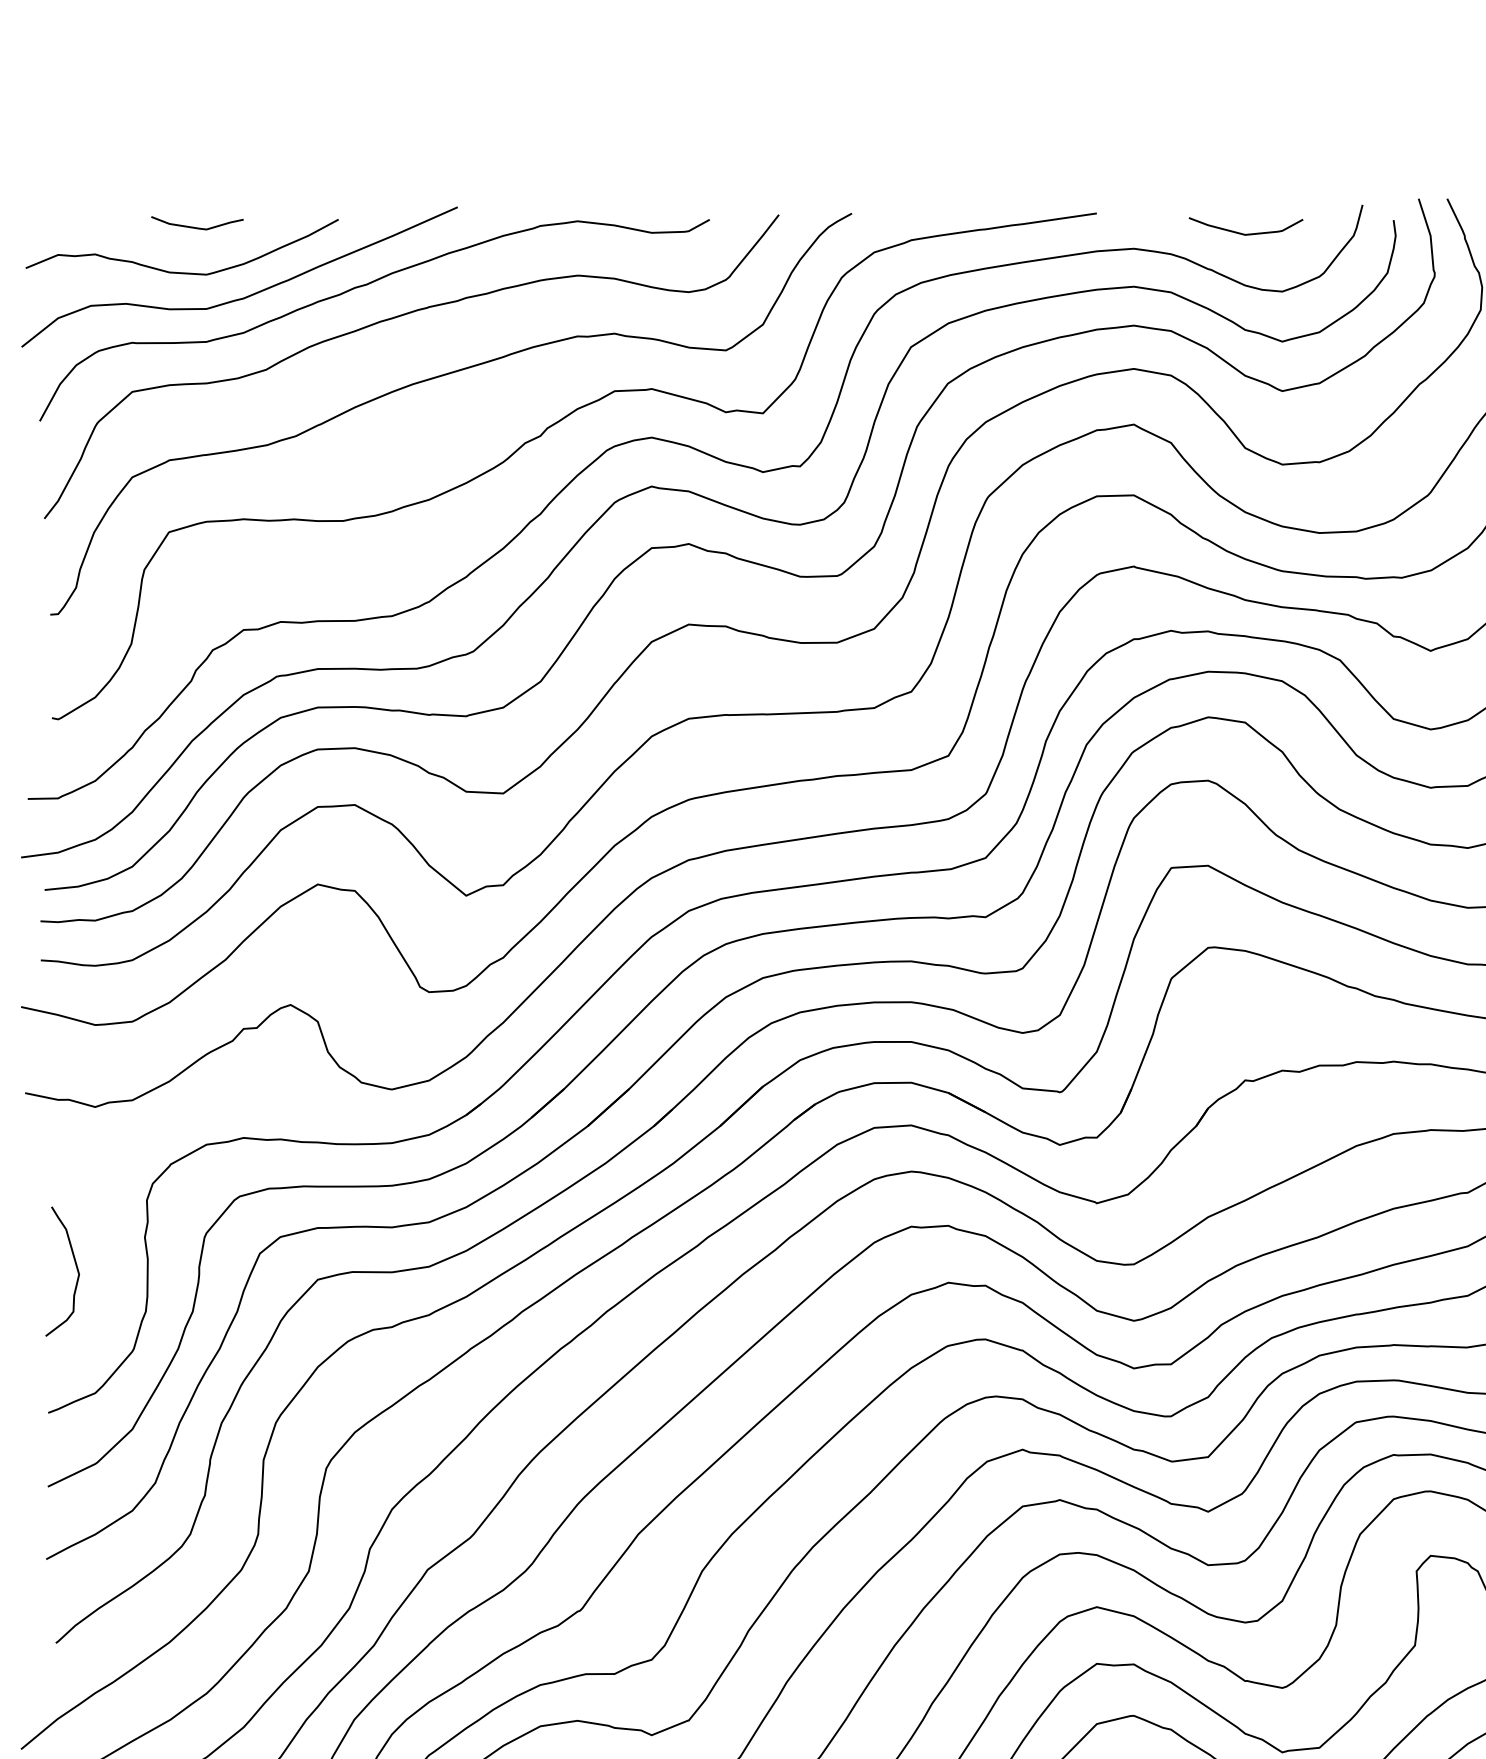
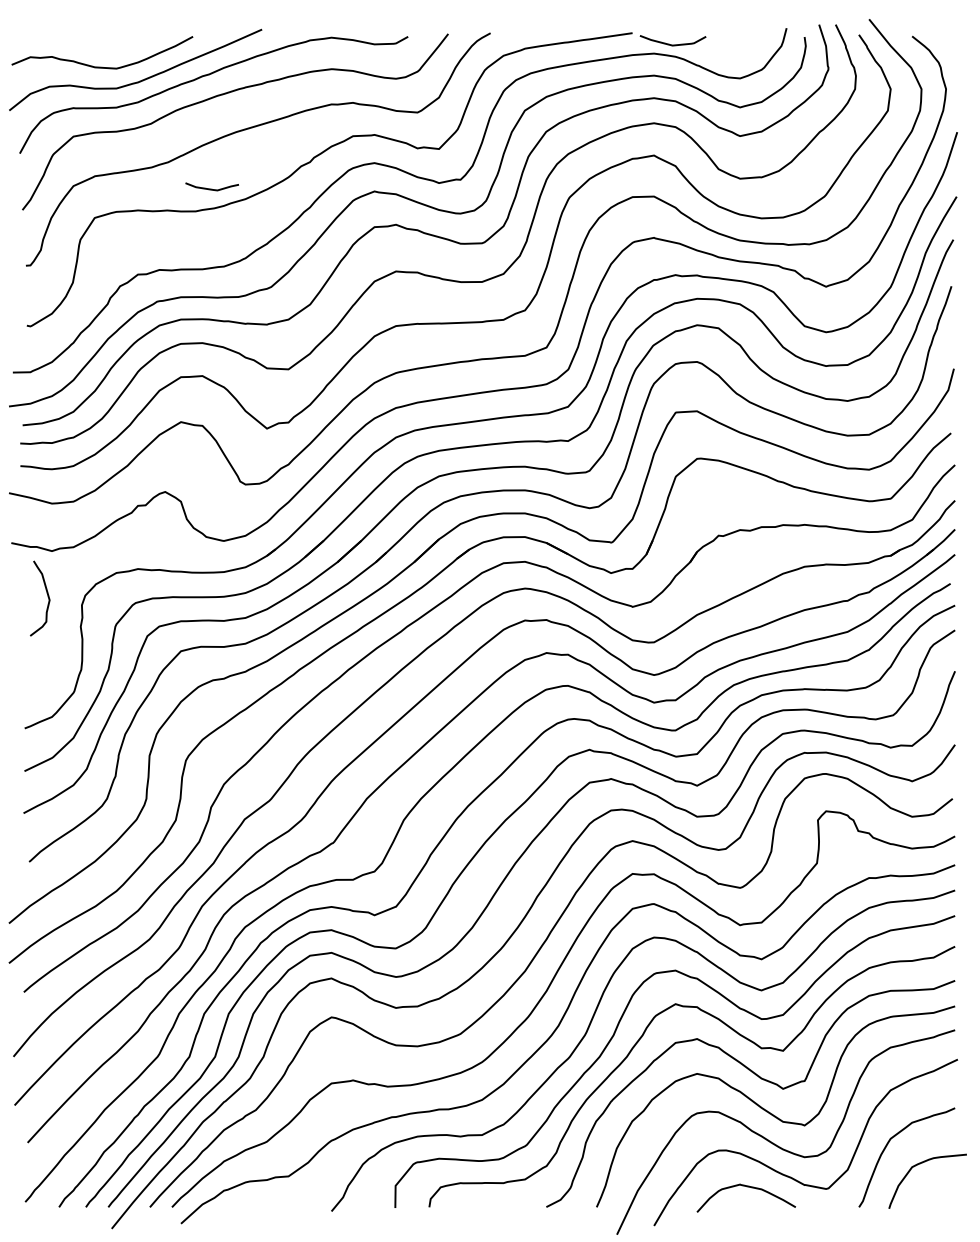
curve: (196, 226) -> (211, 188), moved
curve: (1245, 233) -> (672, 44), moved
curve: (75, 1269) -> (47, 597), moved

